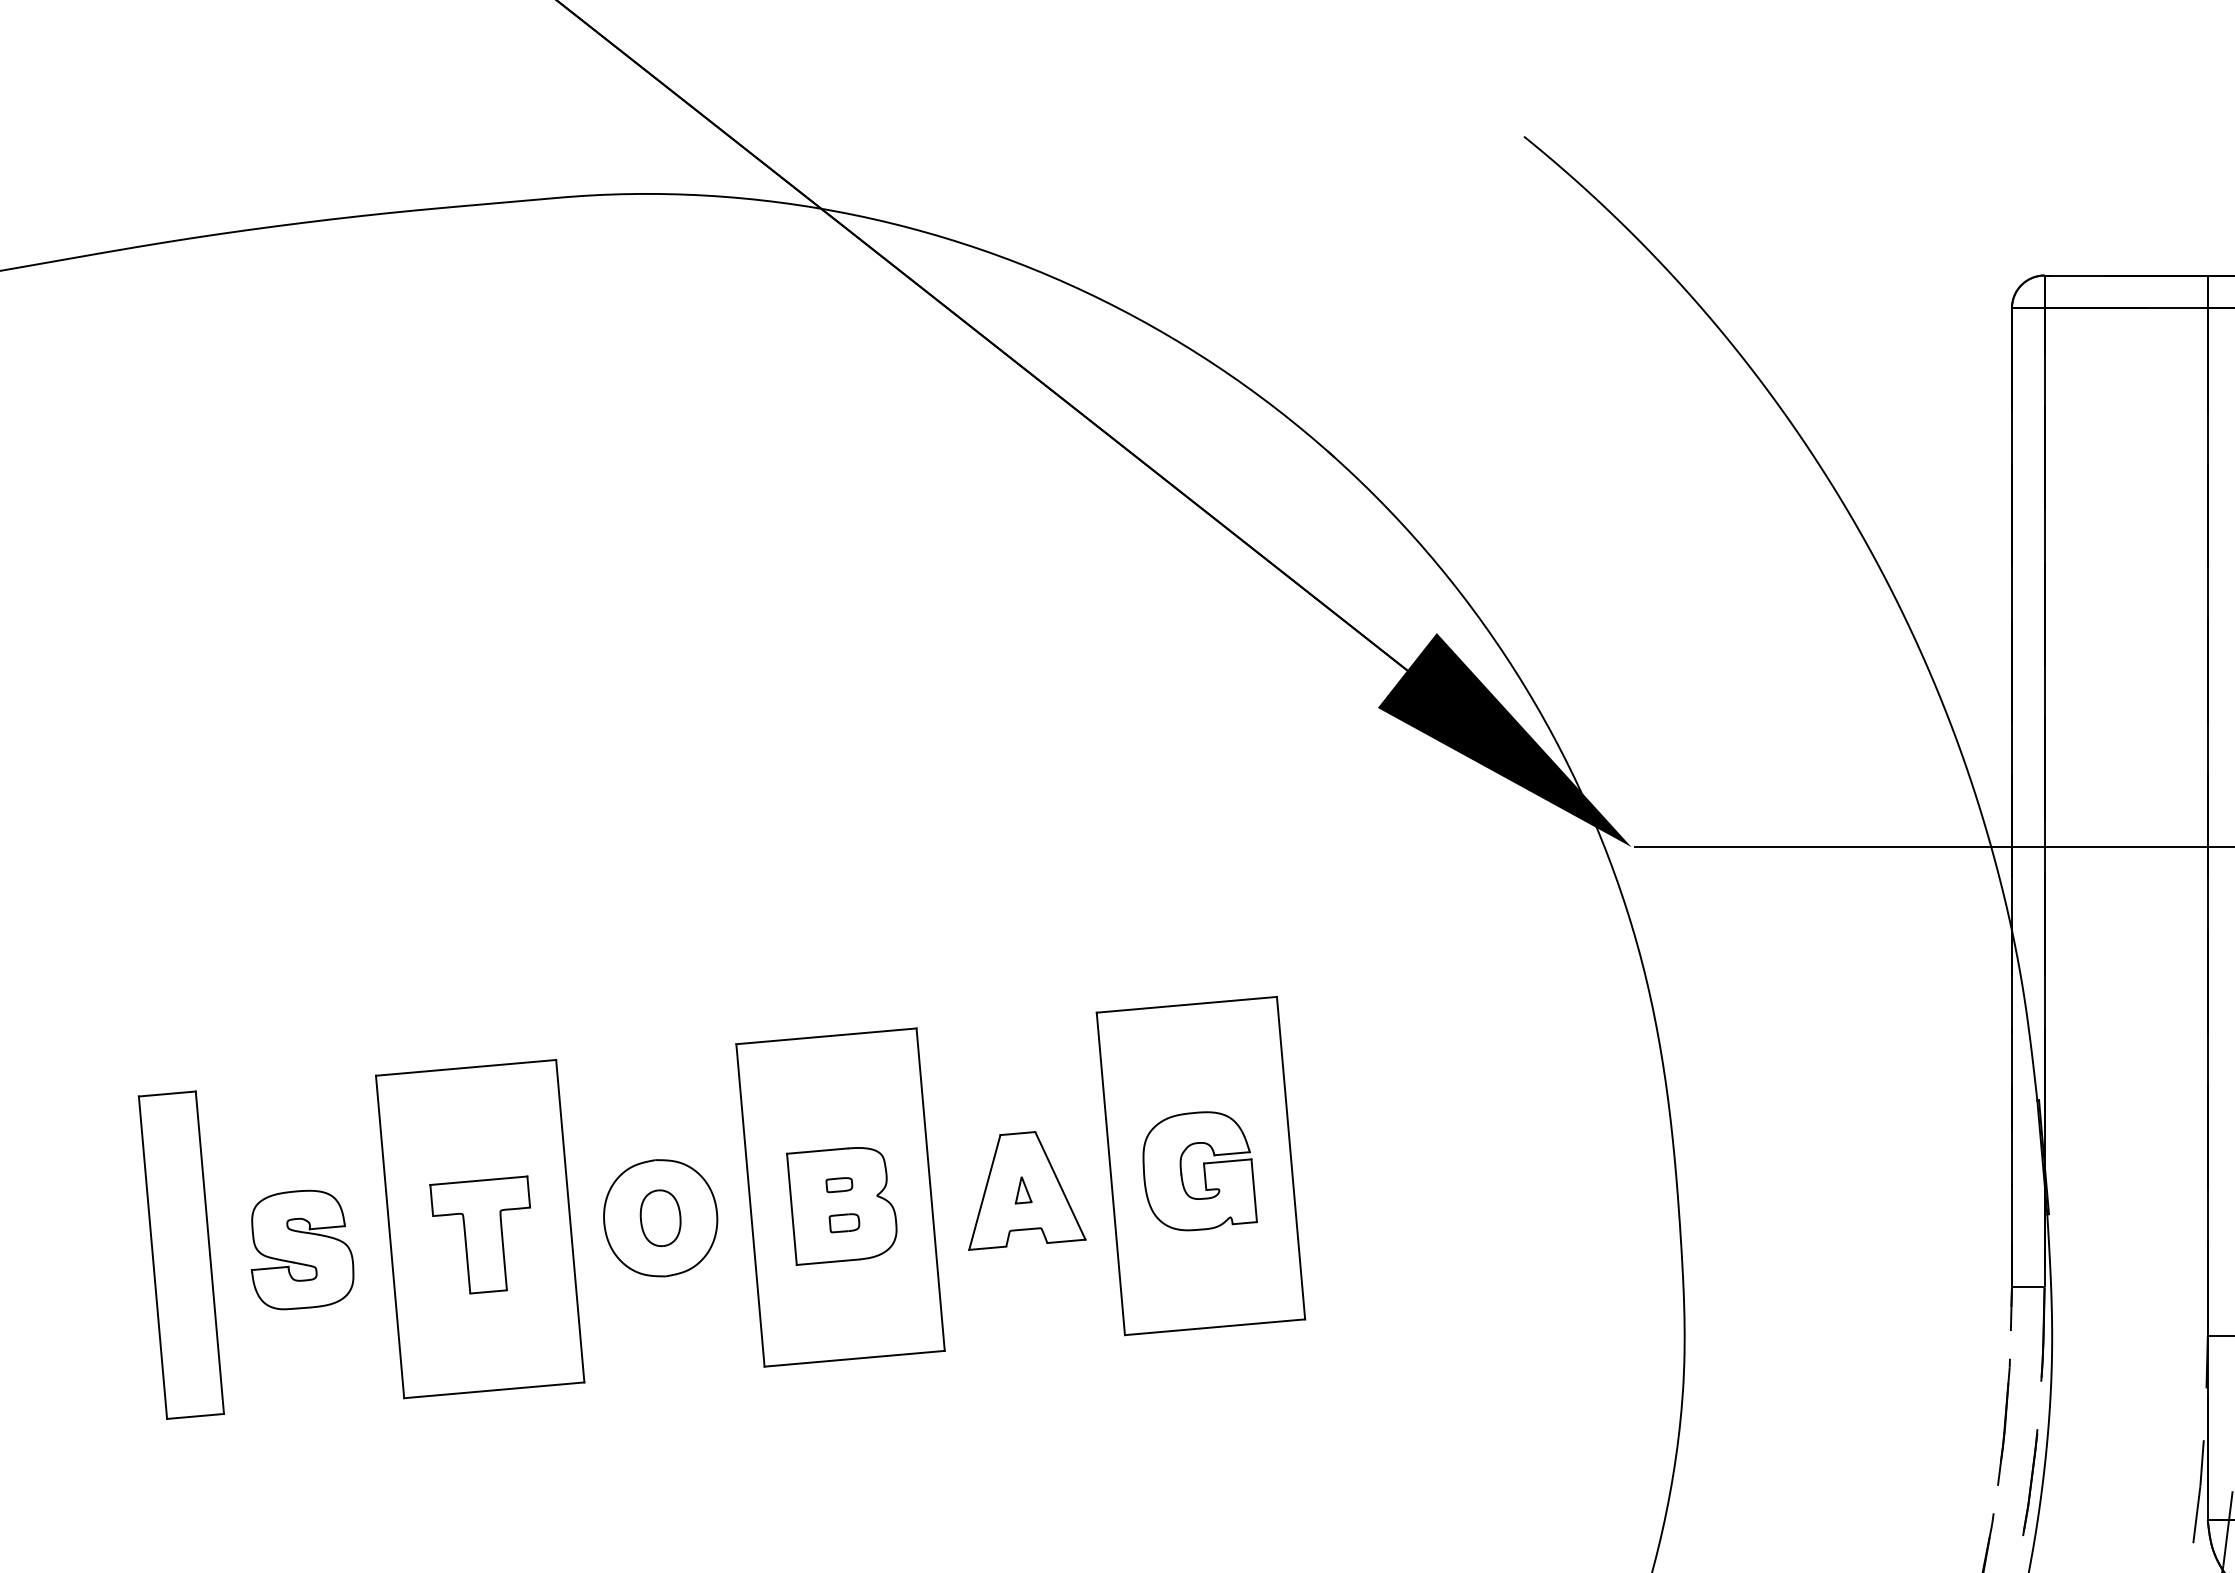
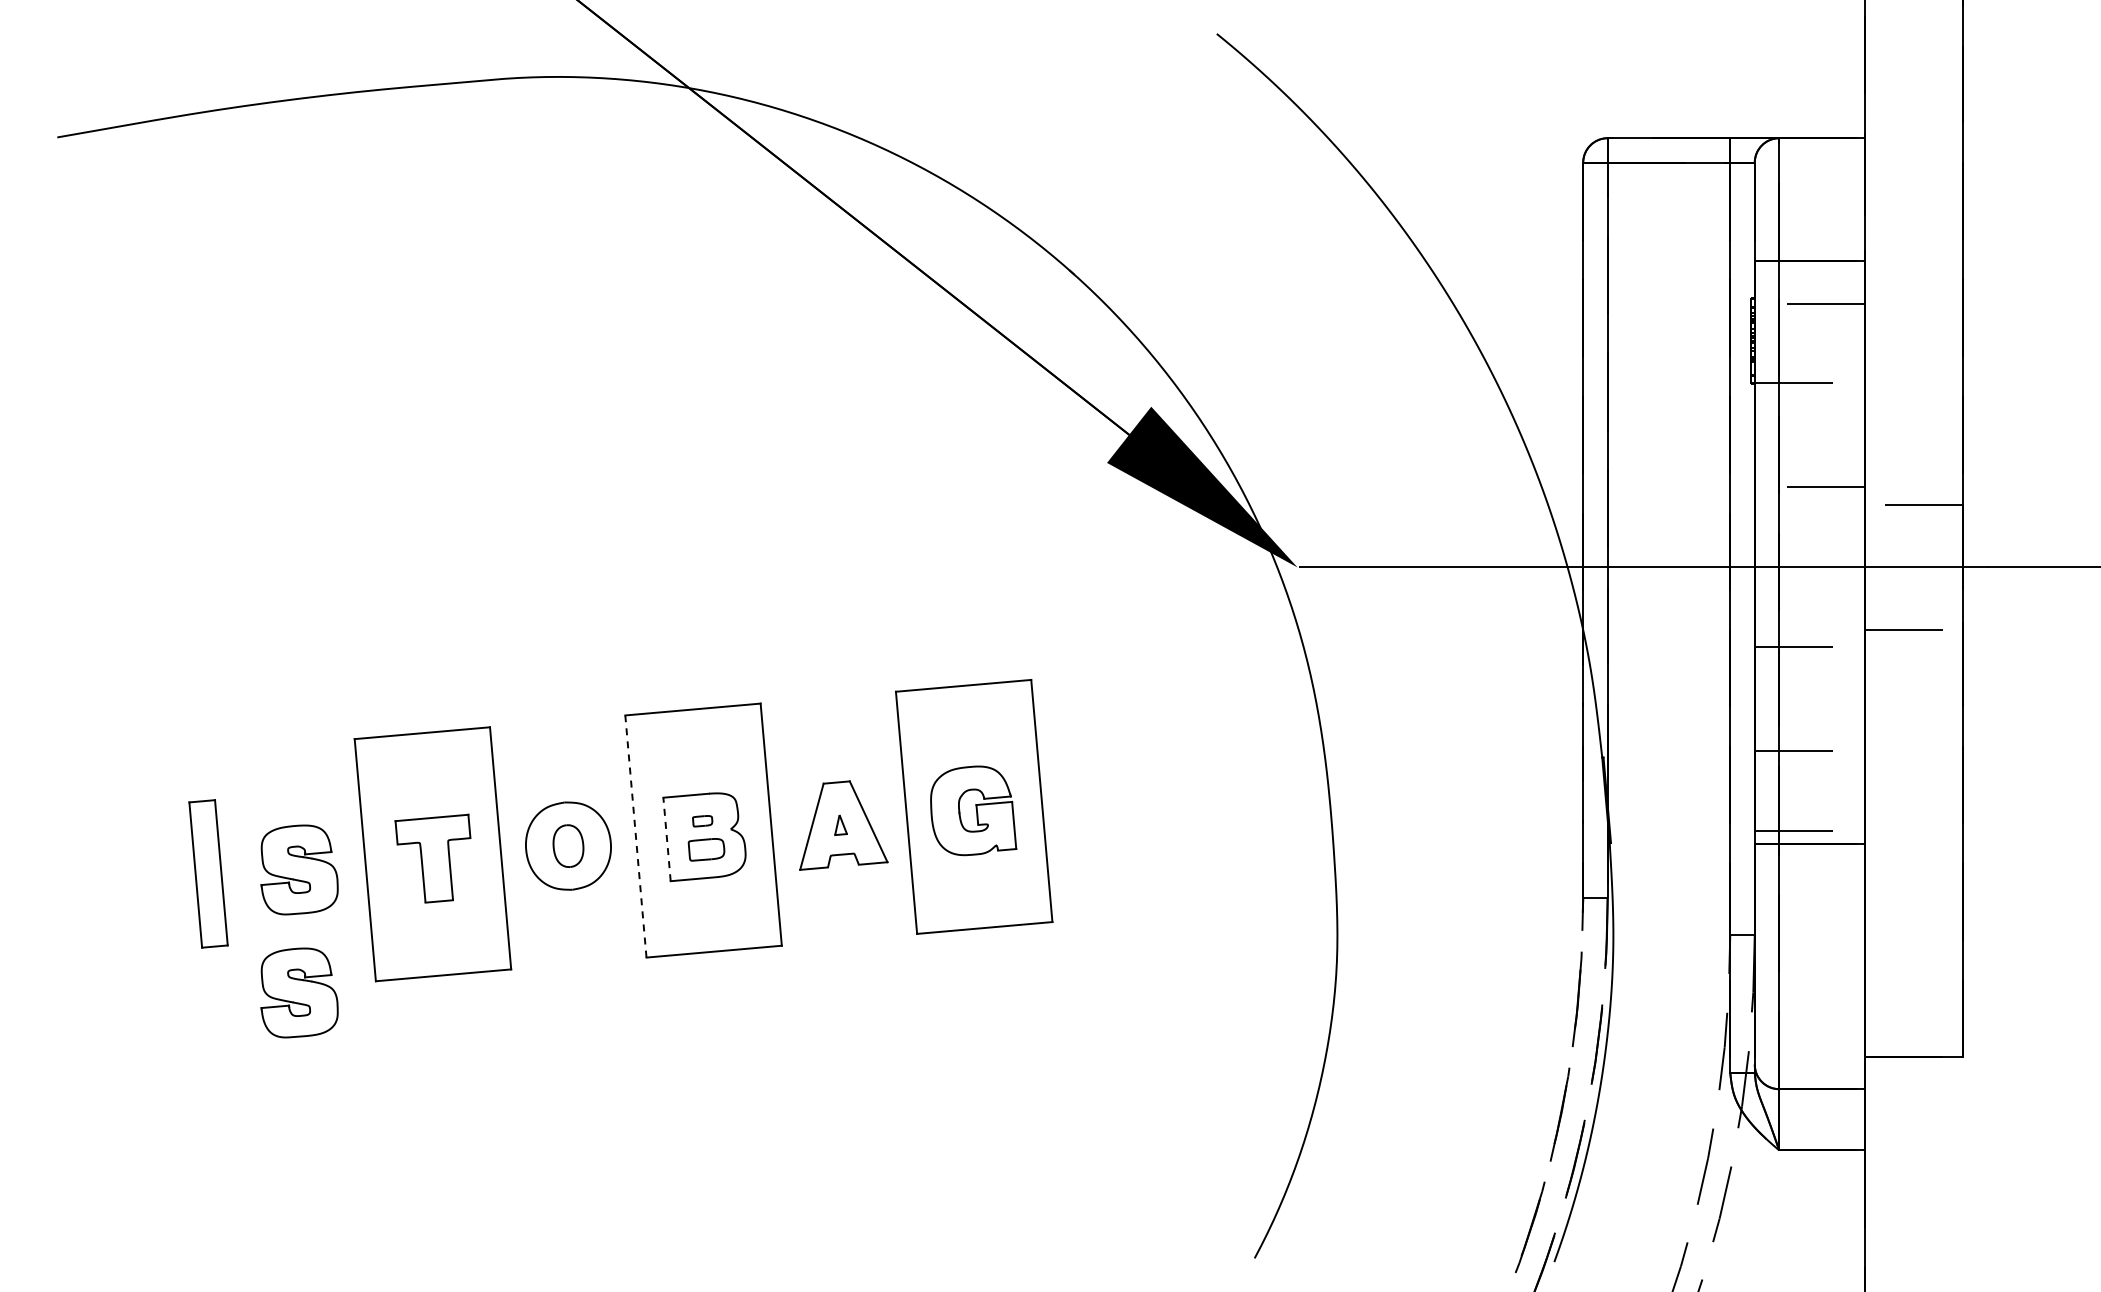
line: (749, 1205) -> (635, 836), solid -> dashed
line: (792, 1209) -> (667, 839), solid -> dashed
part: (844, 1222) -> (706, 849), size x1.6
part: (181, 1254) -> (208, 873), size x0.6
part: (302, 1413) -> (299, 992), added

